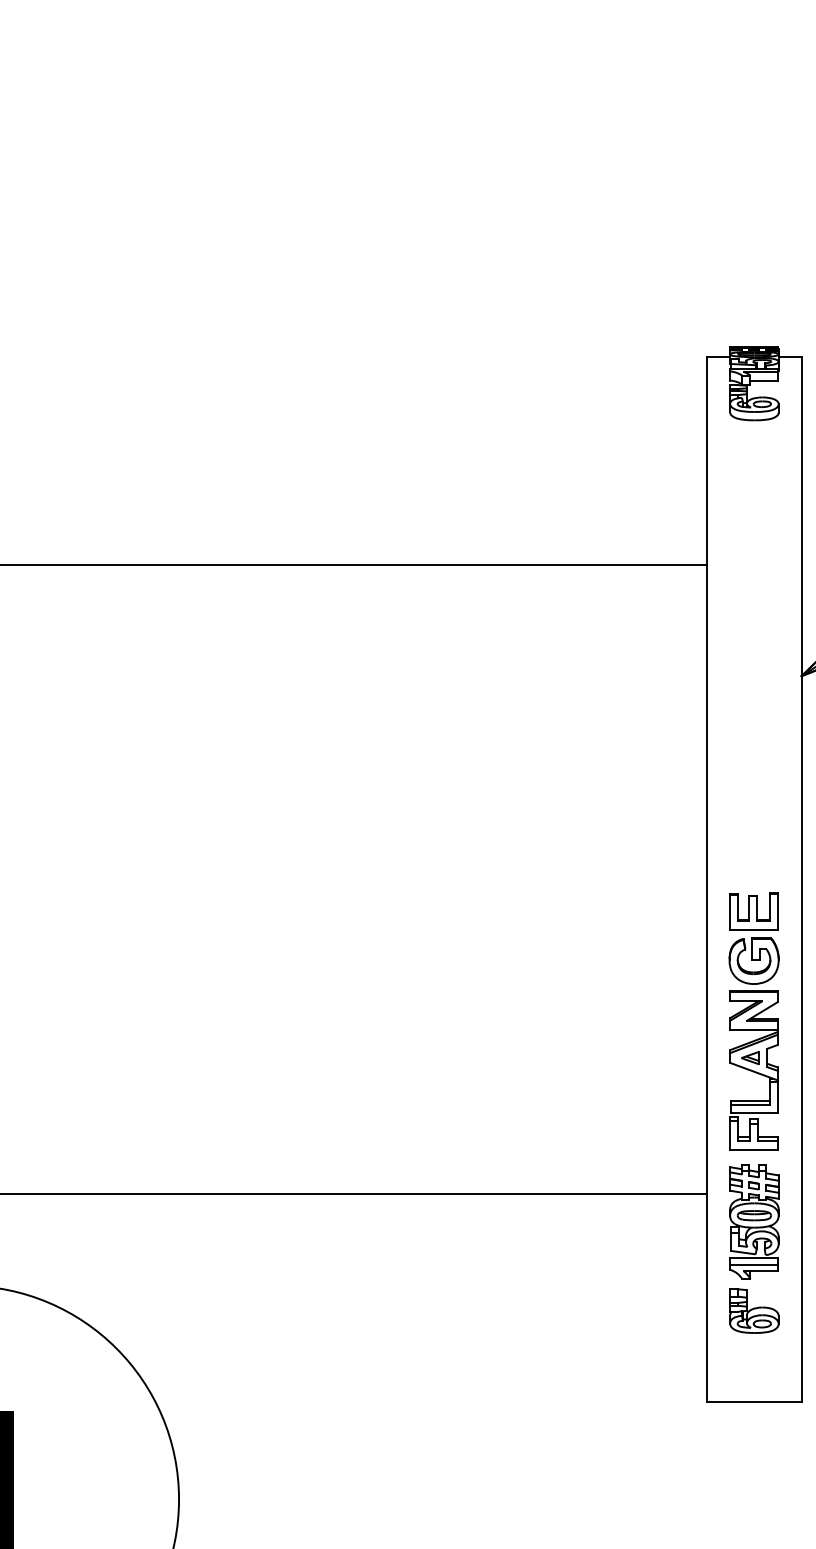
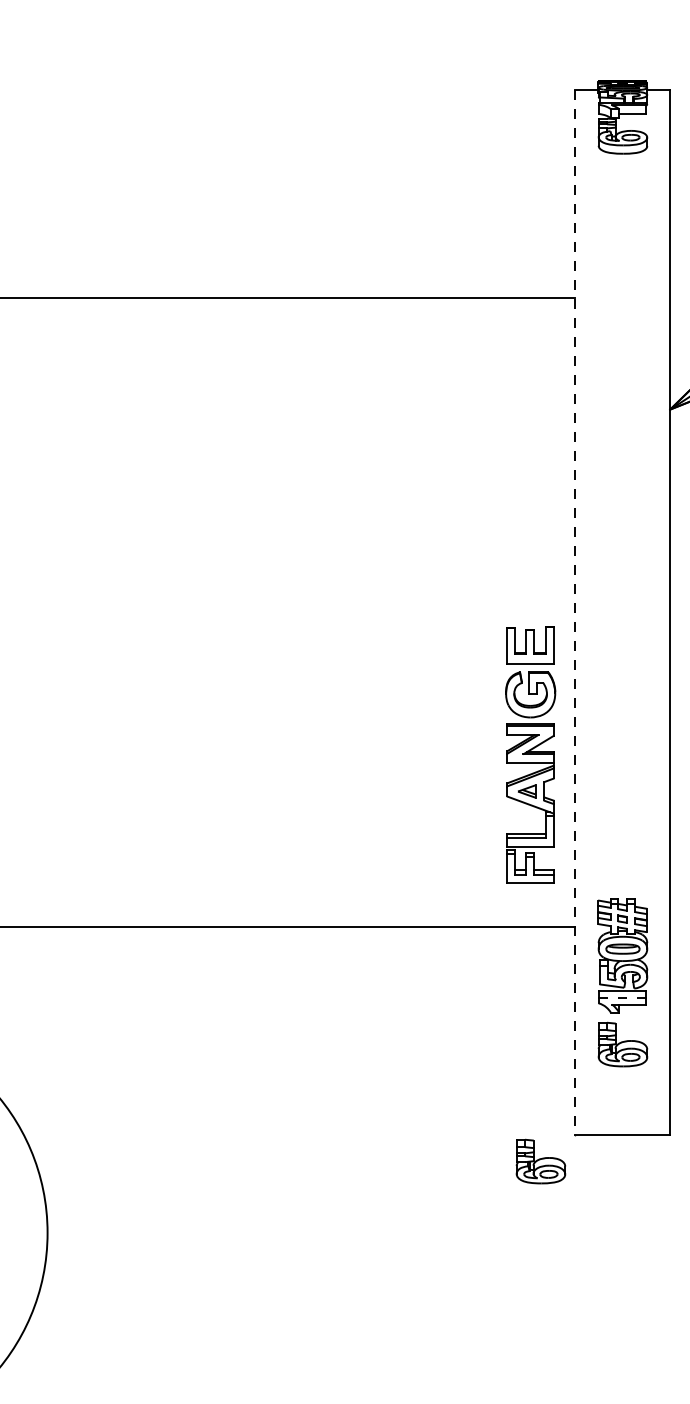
line: (706, 879) -> (575, 612), solid -> dashed
part: (753, 1021) -> (530, 754), moved
line: (754, 1264) -> (623, 997), solid -> dashed
part: (672, 1427) -> (541, 1160), added

